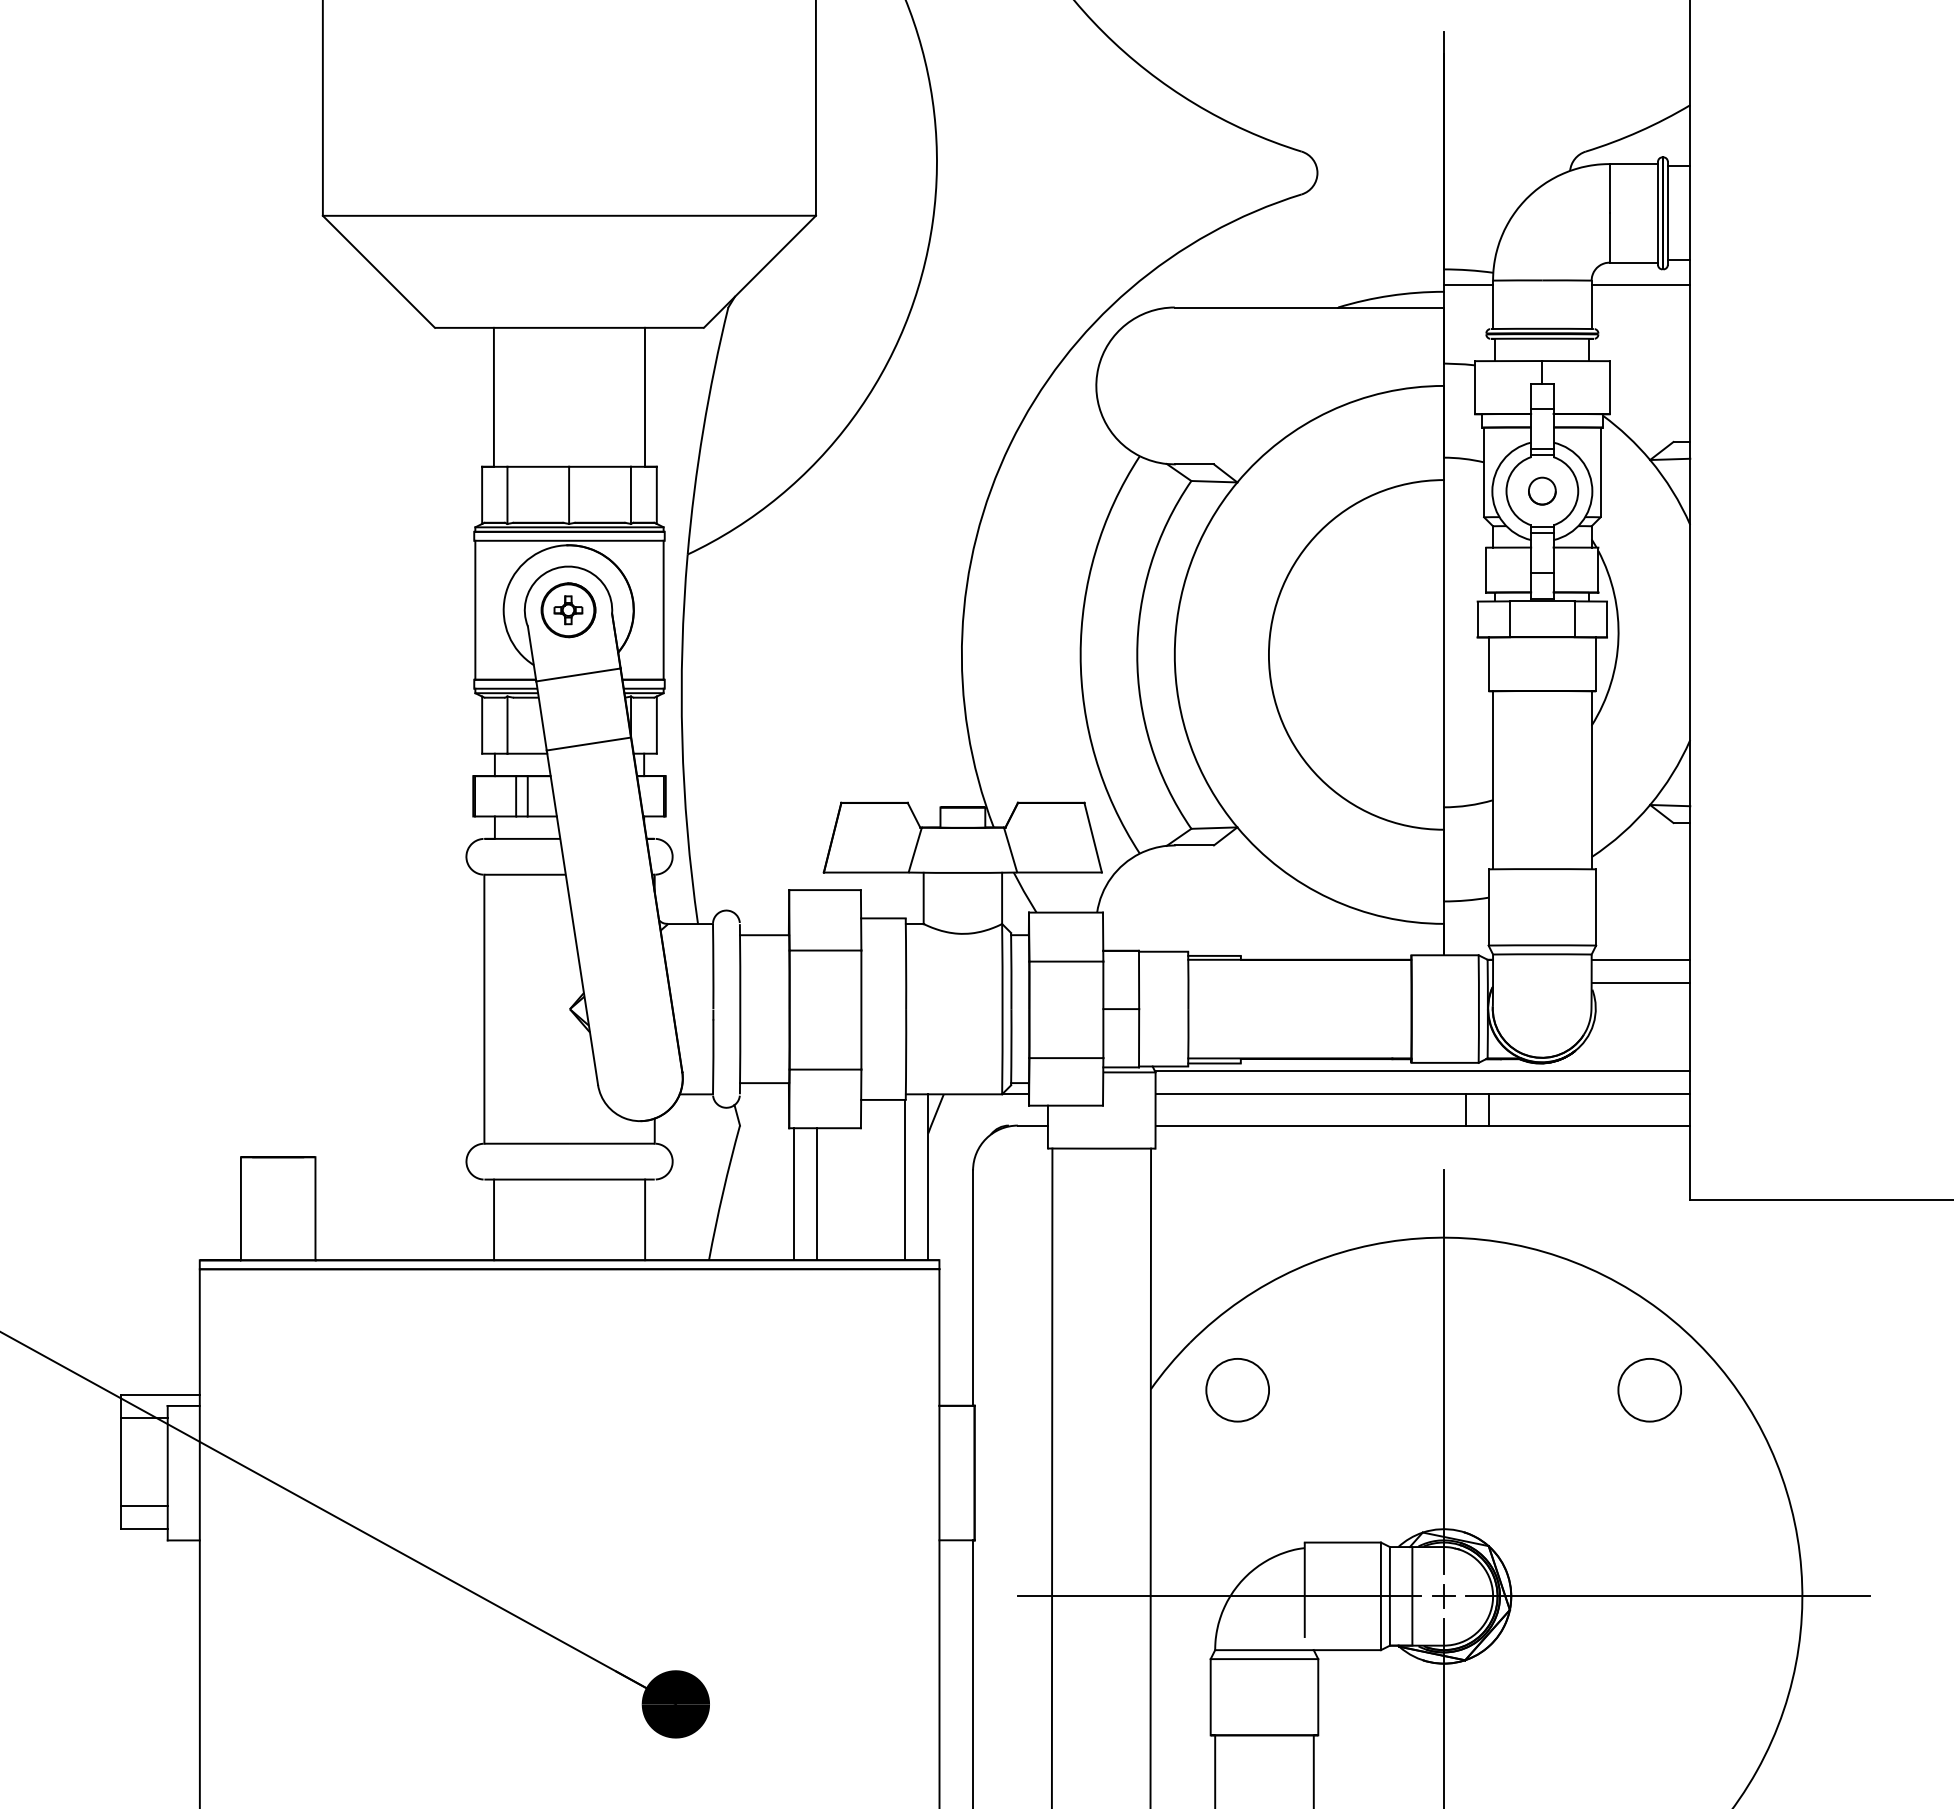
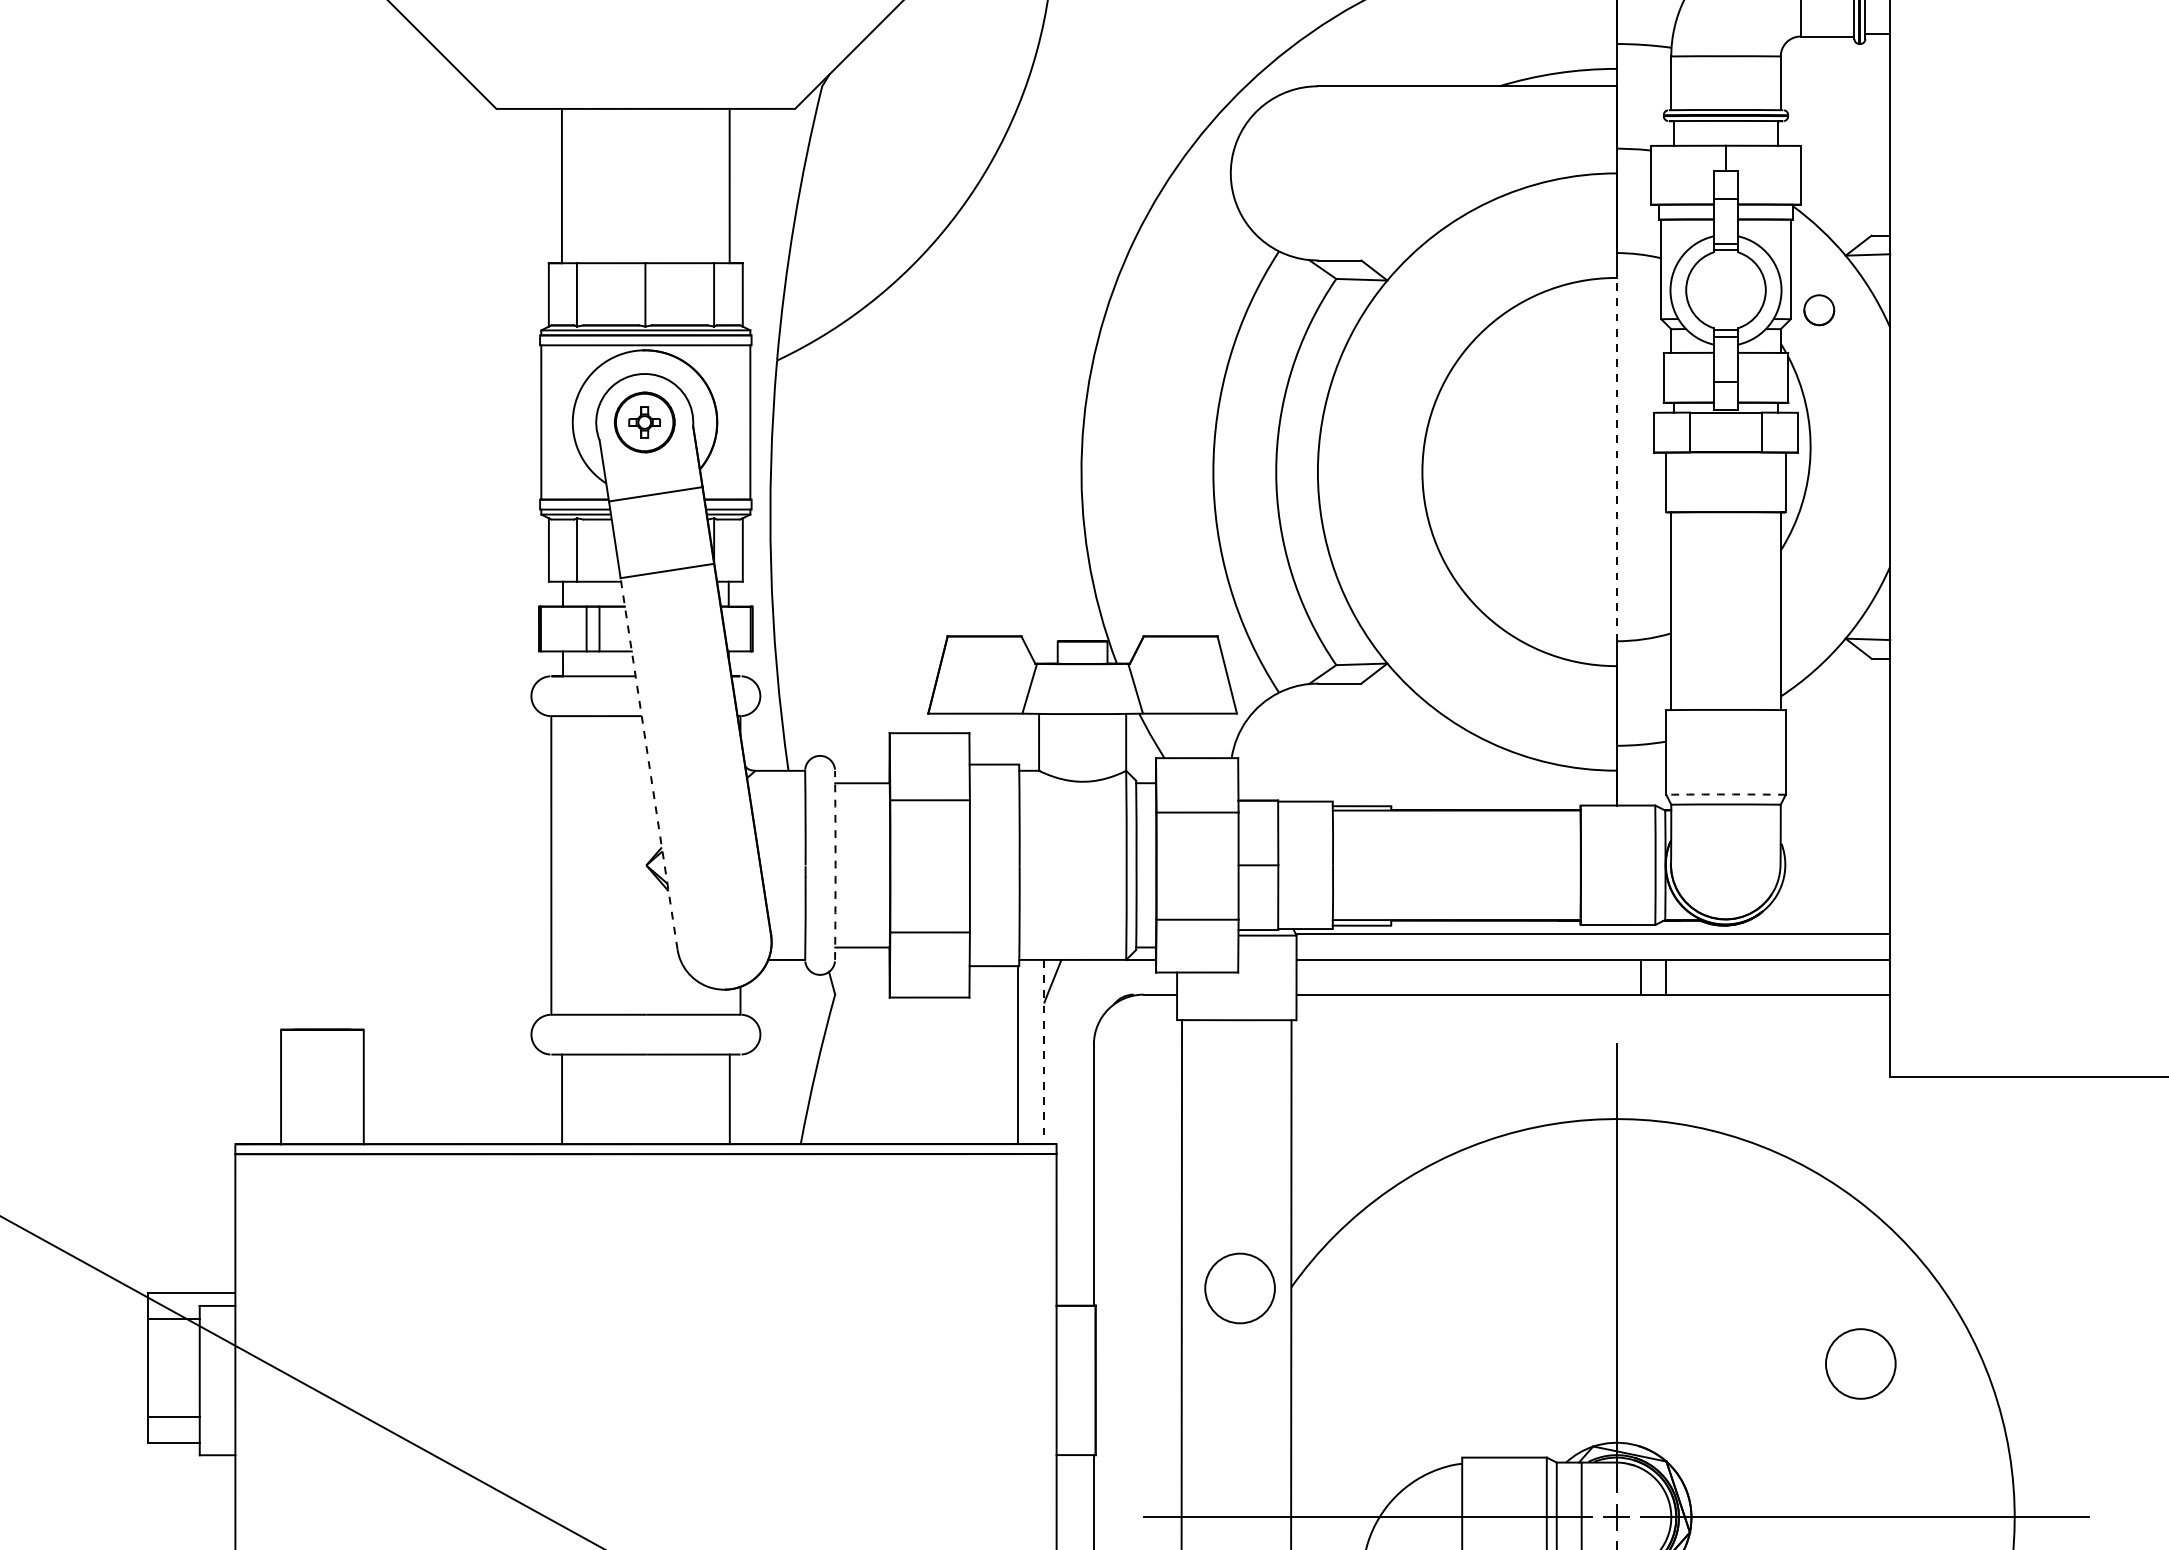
line: (1468, 285) -> (1644, 61), removed
line: (1640, 285) -> (1834, 61), removed
part: (1542, 490) -> (1819, 309), moved
line: (1443, 643) -> (1616, 459), solid -> dashed
line: (572, 917) -> (649, 763), solid -> dashed
arc: (1542, 945) -> (1726, 794), solid -> dashed
line: (1640, 959) -> (1834, 810), removed
line: (1640, 983) -> (1834, 836), removed
arc: (740, 1009) -> (835, 865), solid -> dashed
line: (928, 1177) -> (1044, 1052), solid -> dashed
line: (793, 1194) -> (894, 1071), removed
line: (817, 1194) -> (921, 1071), removed
circle: (1237, 1390) -> (1239, 1288), moved
circle: (1649, 1390) -> (1860, 1364), moved

